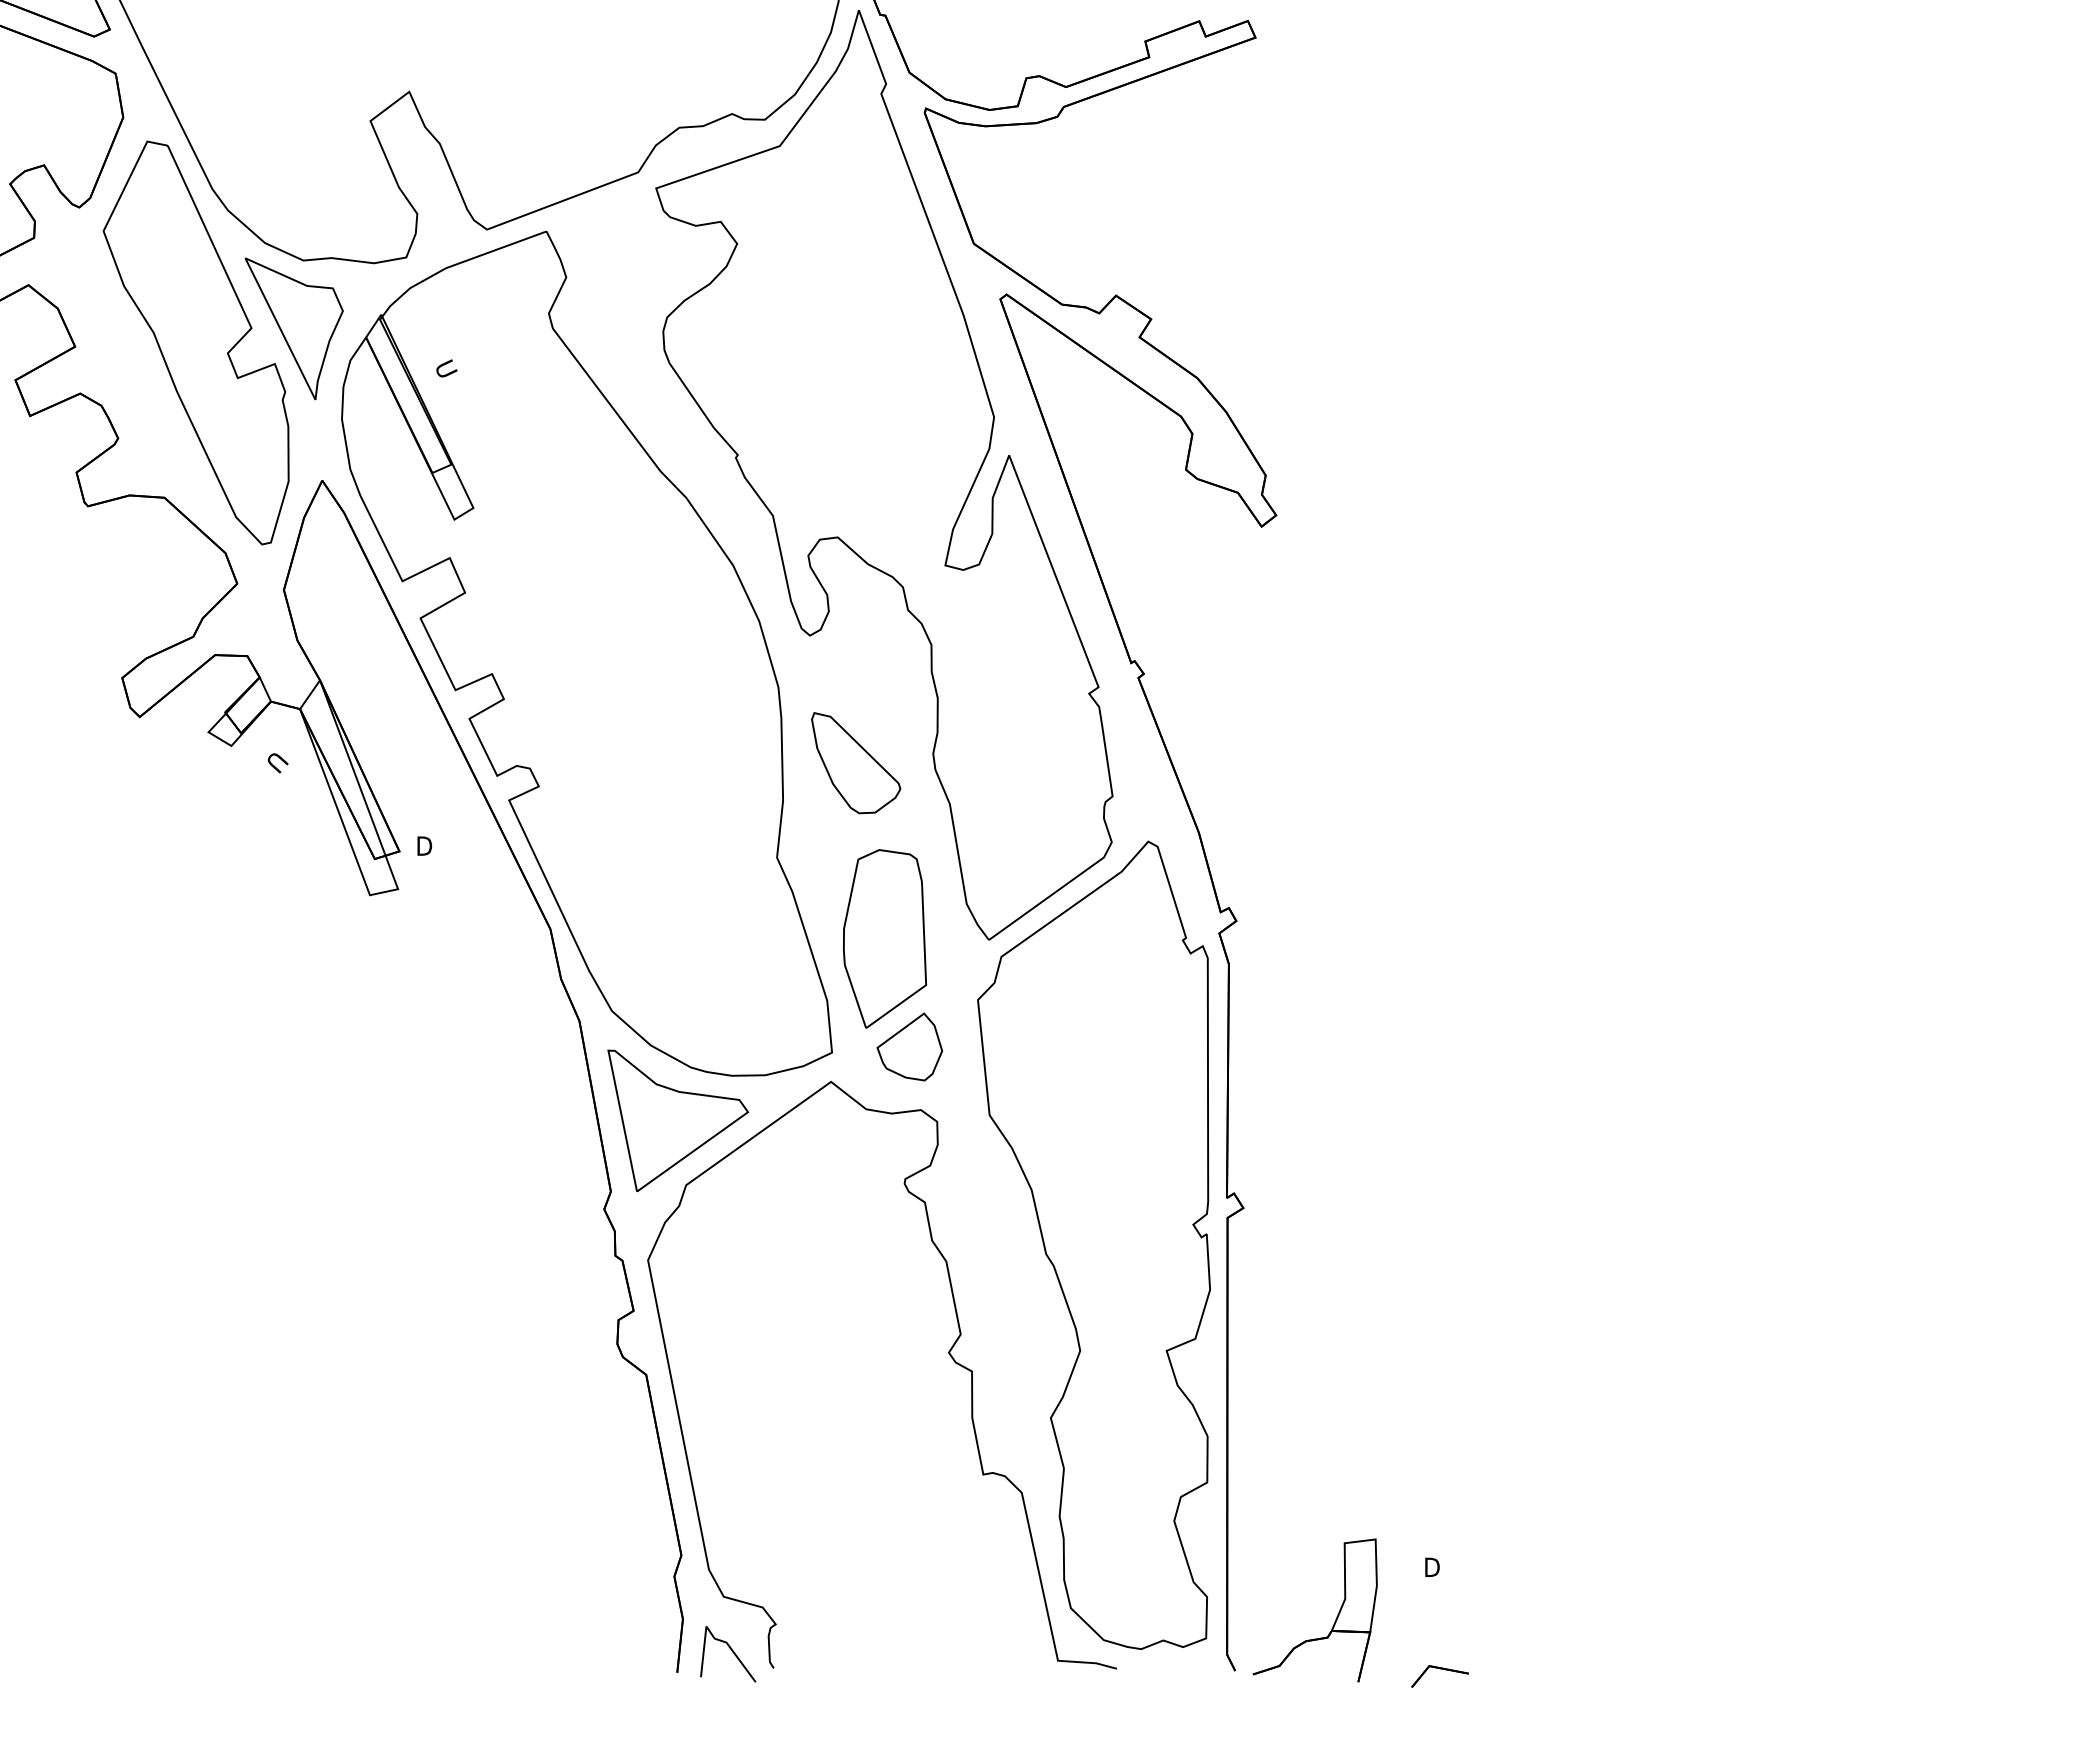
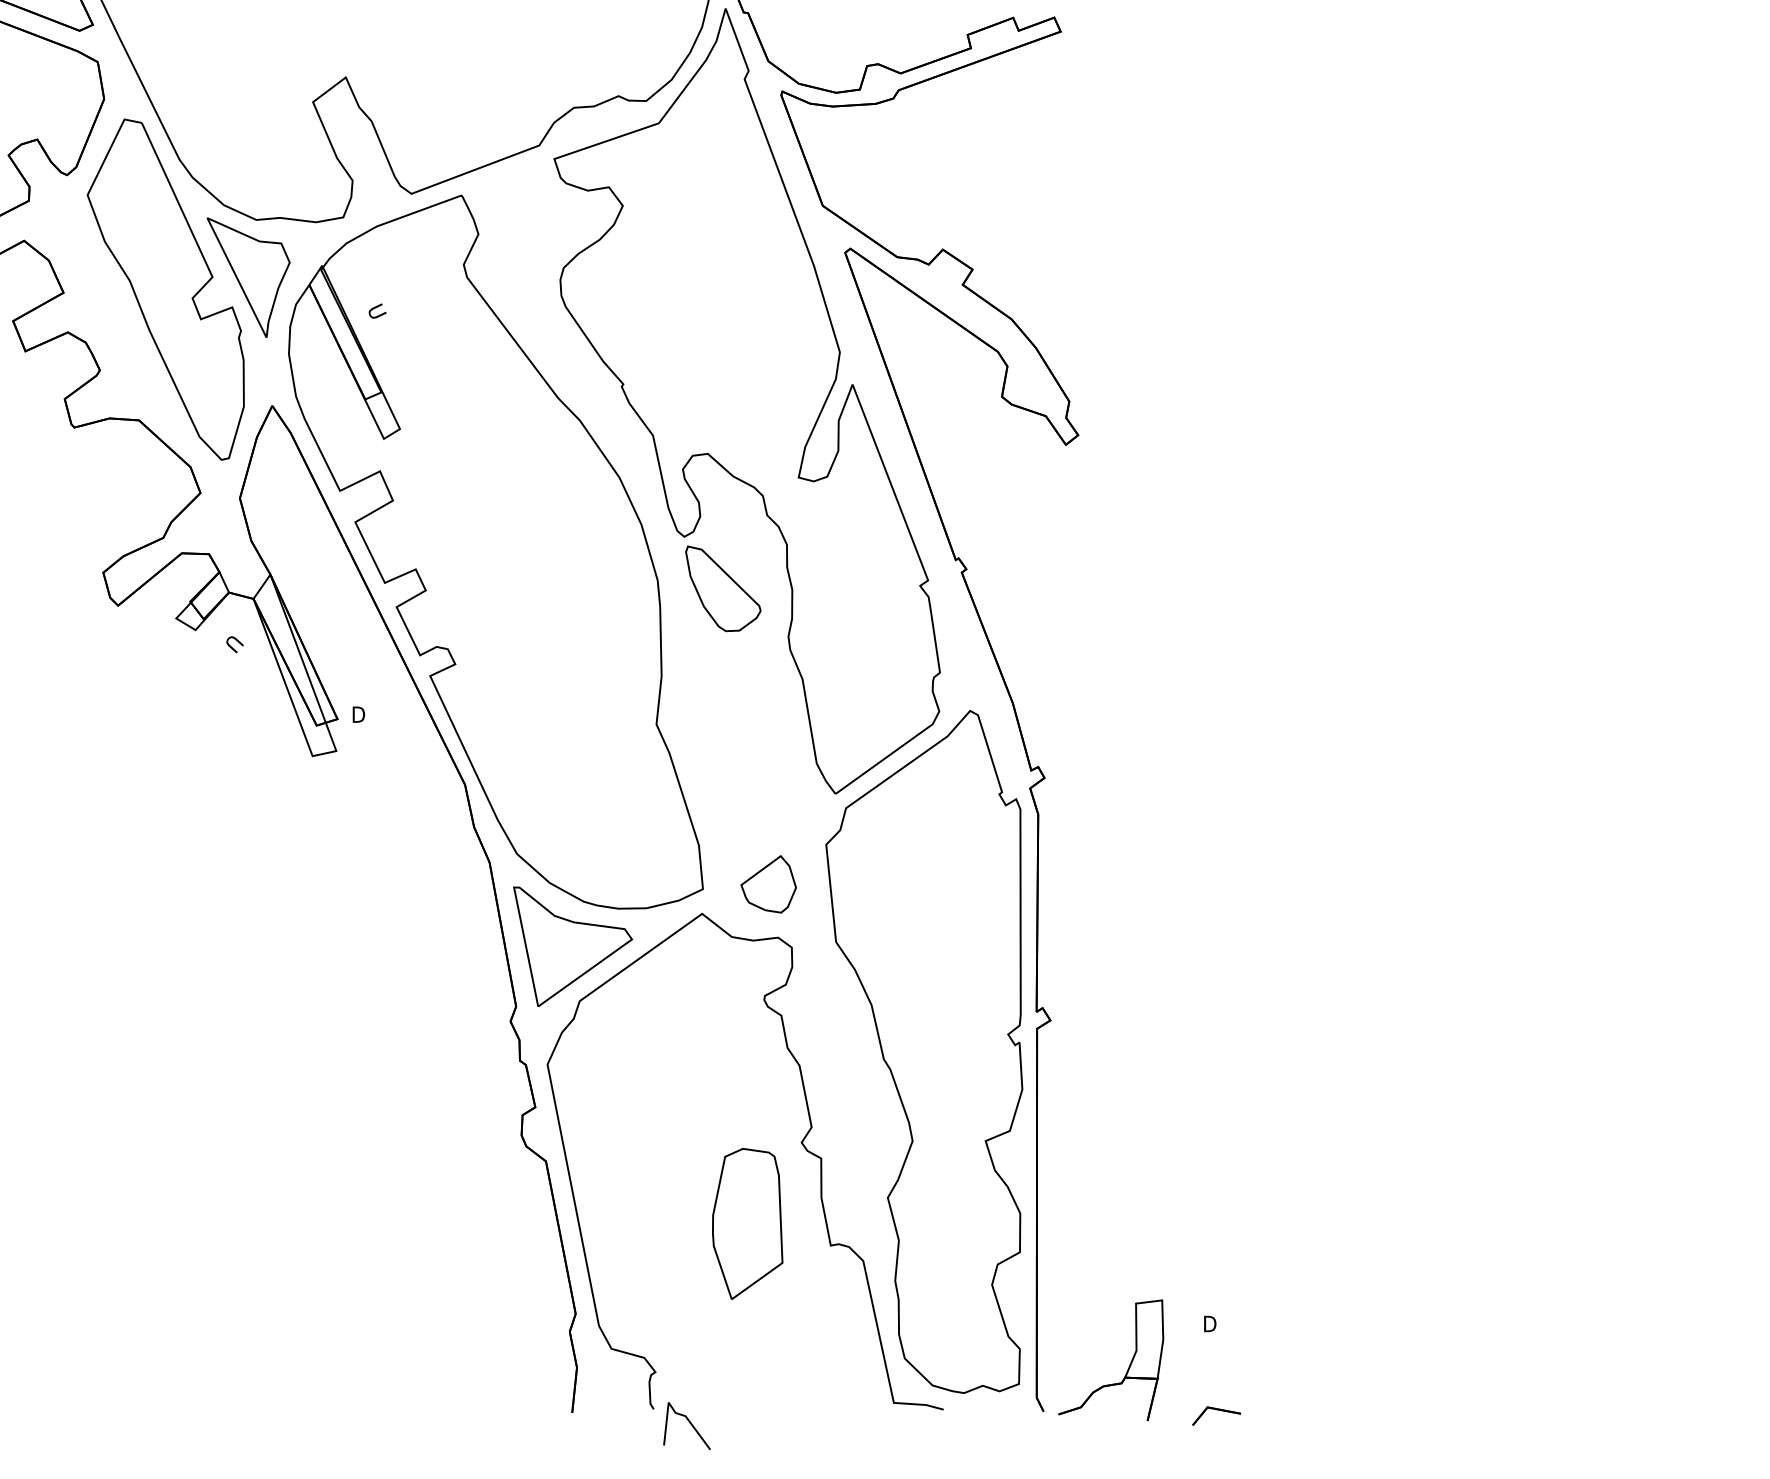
part: (856, 763) -> (723, 589), moved
part: (884, 938) -> (747, 1223), moved
line: (731, 1651) -> (689, 1423), moved

